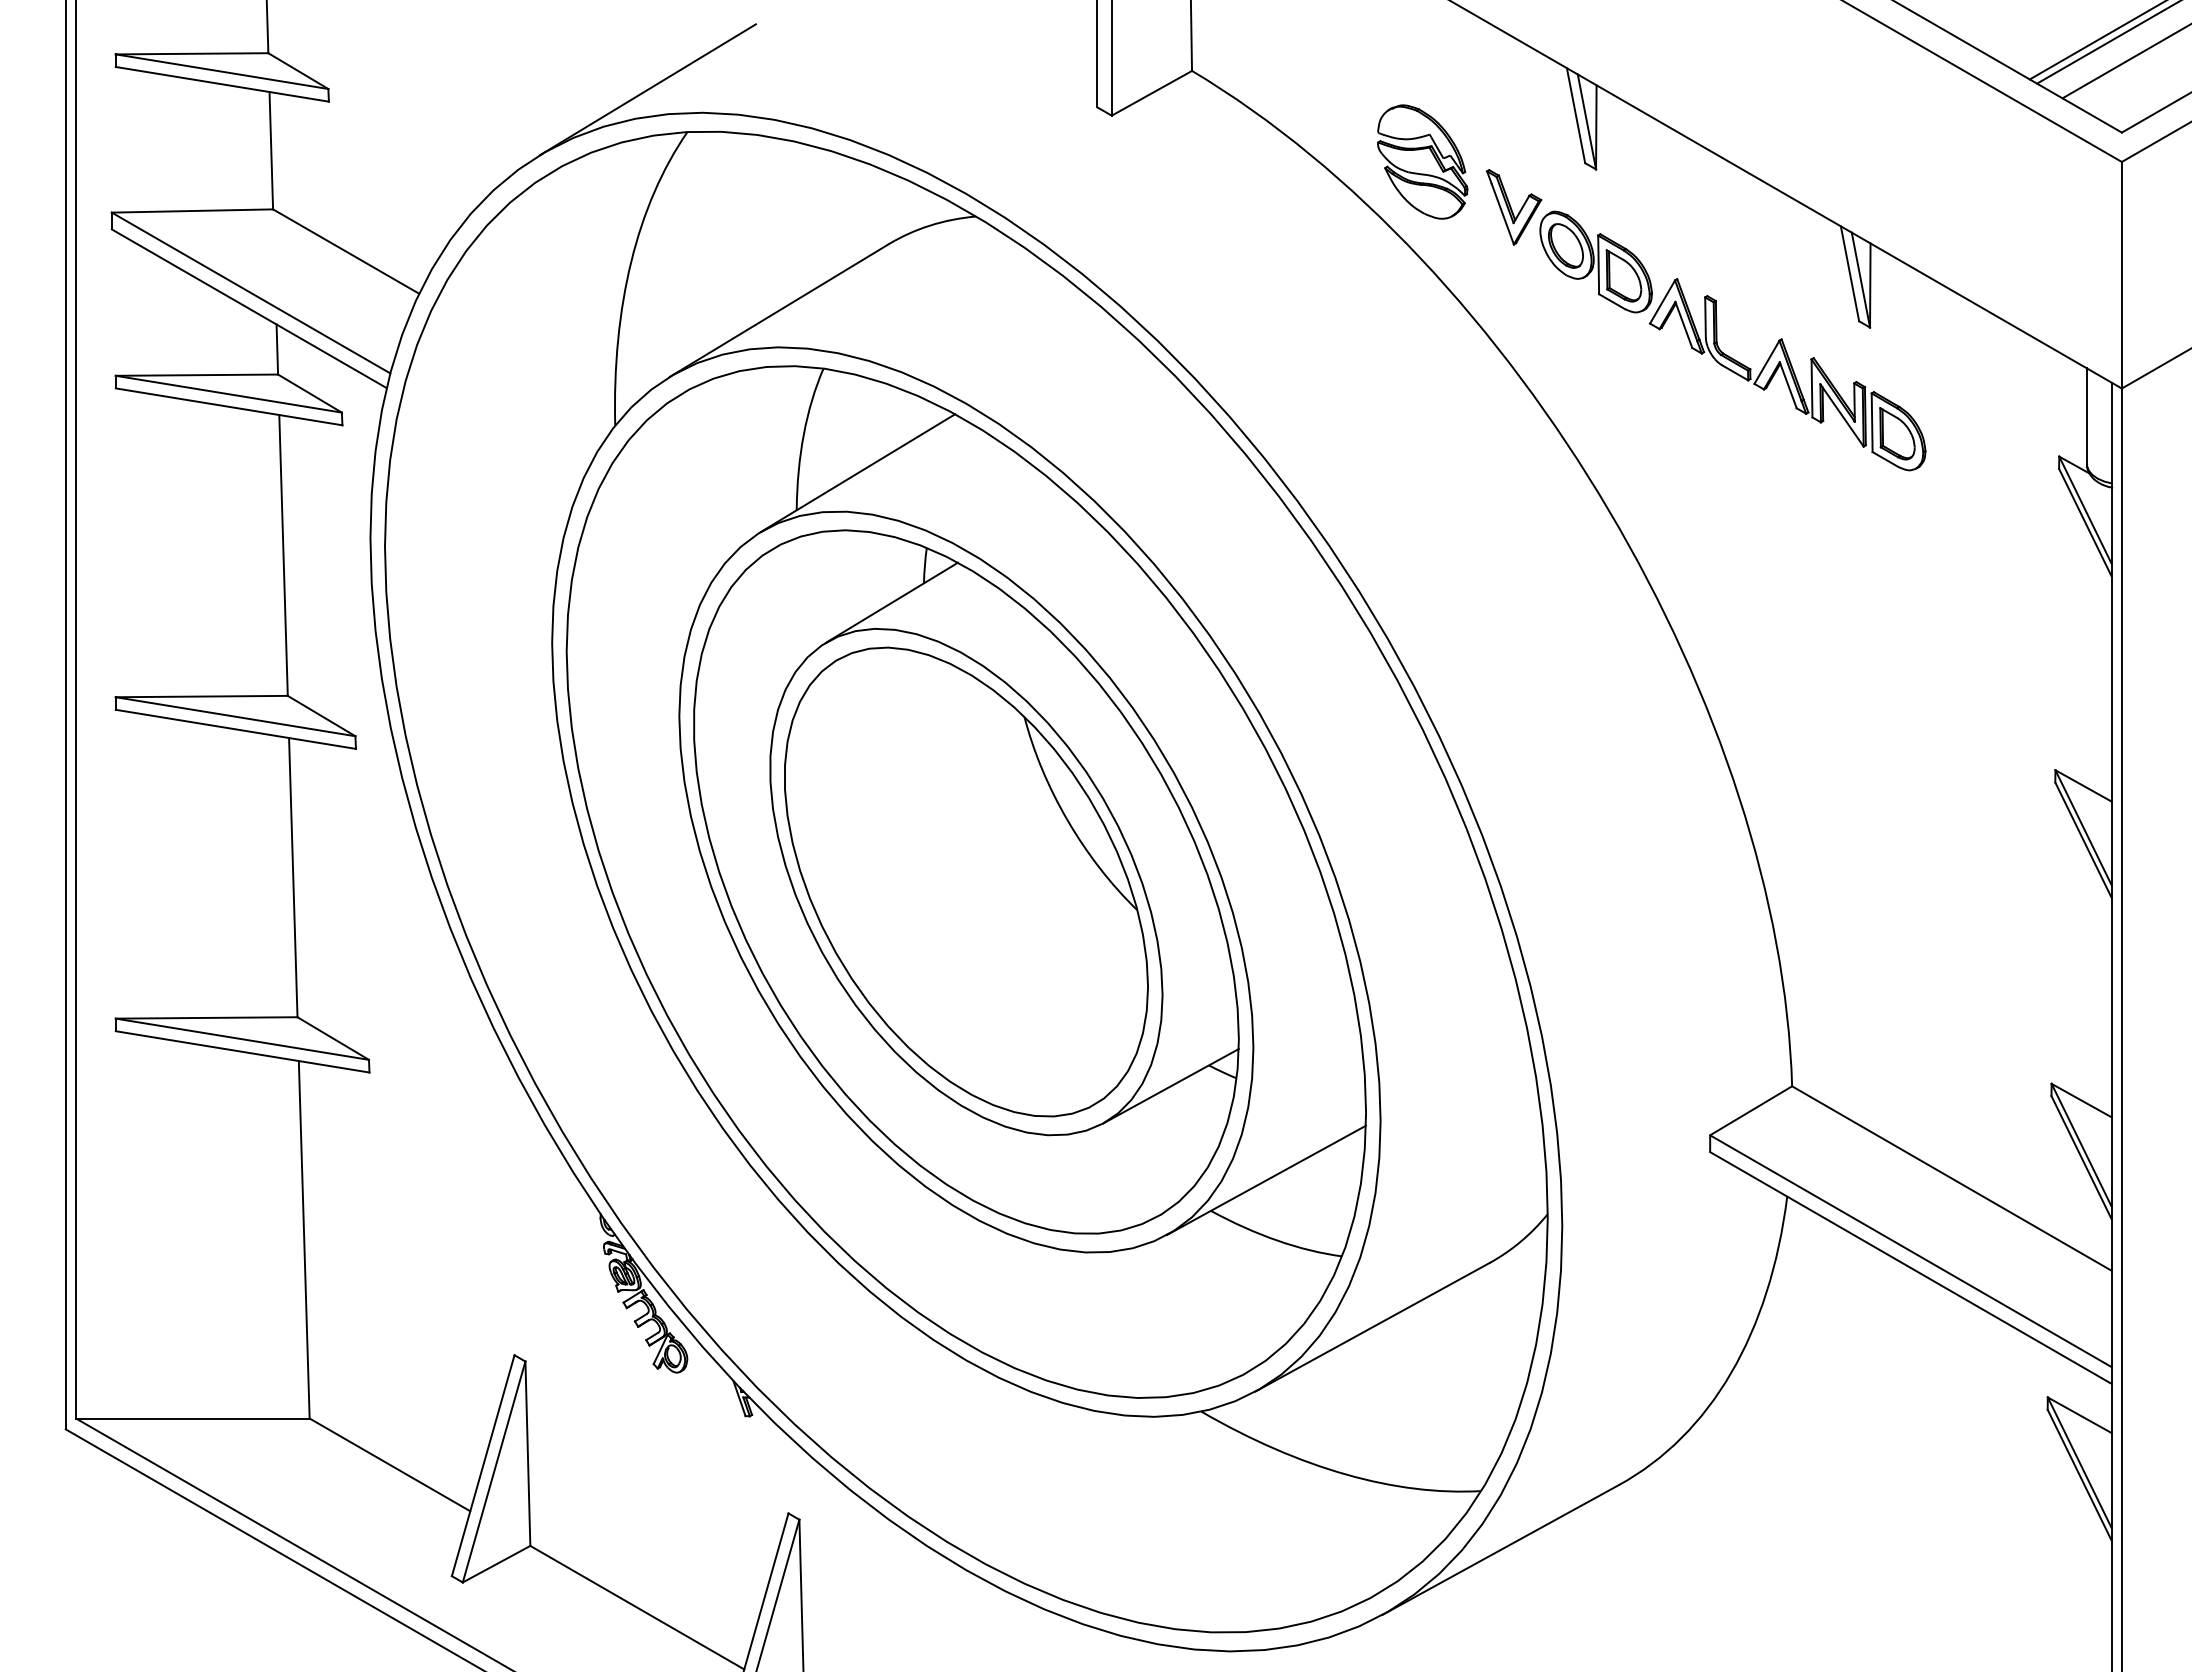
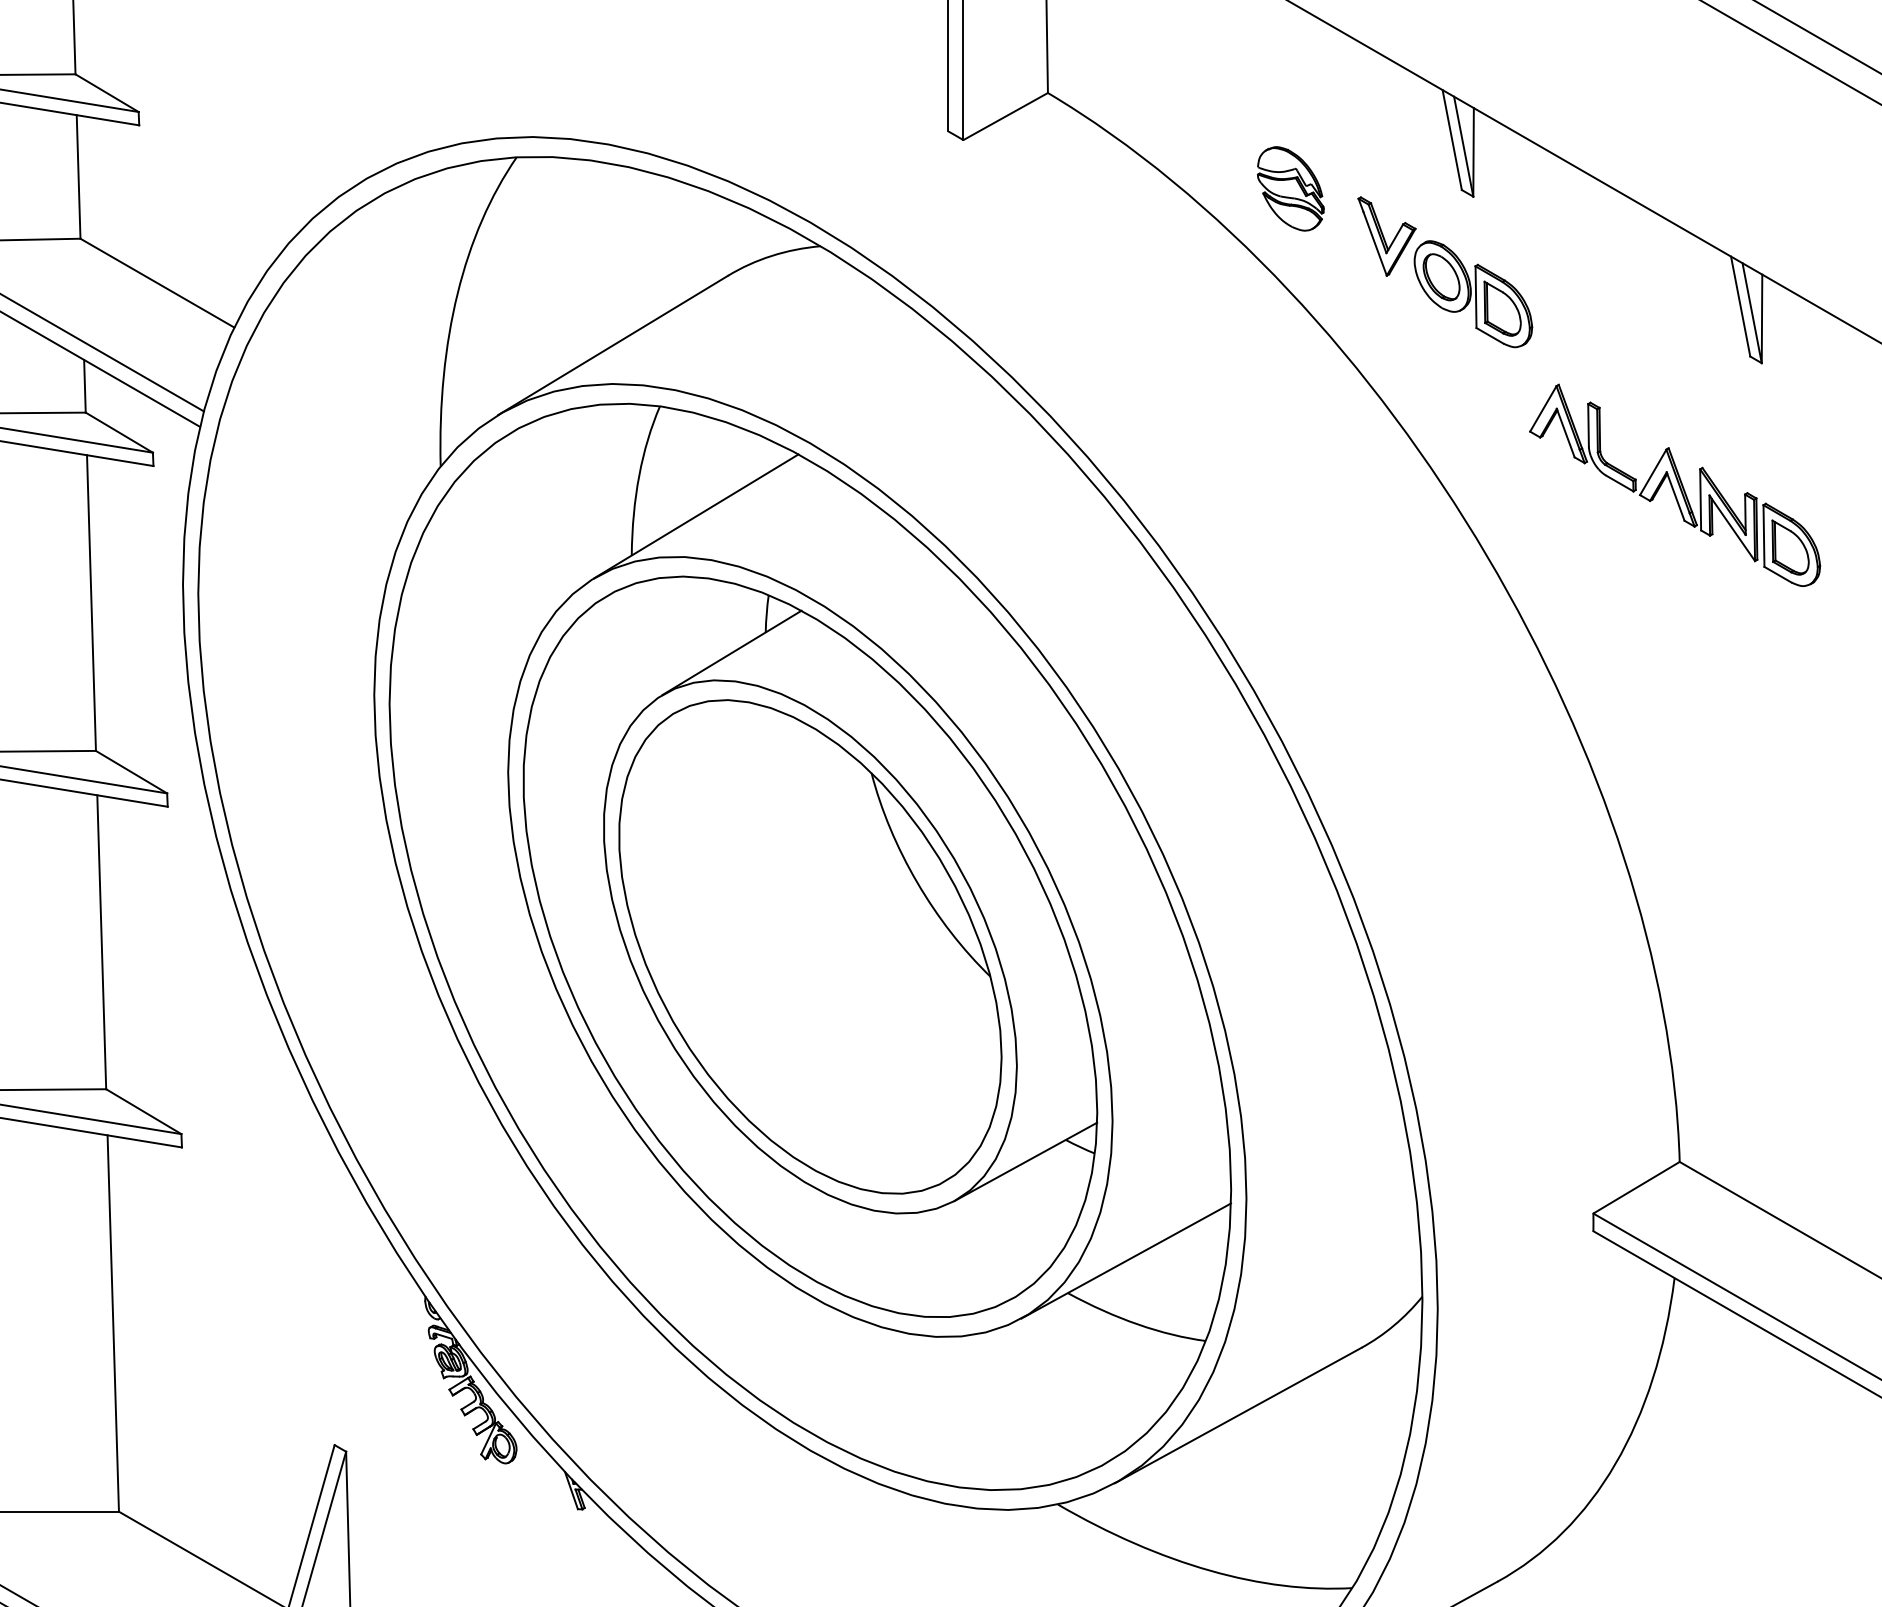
line: (647, 89) -> (474, 112), removed
part: (1422, 161) -> (1290, 188), size x0.7
part: (1787, 374) -> (1674, 485), moved

